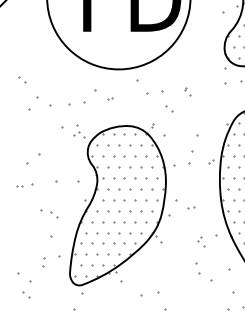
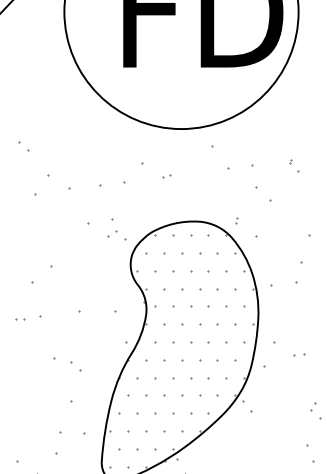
part: (169, 108) -> (264, 192), size x1.6
part: (43, 262) -> (58, 444), size x1.6

